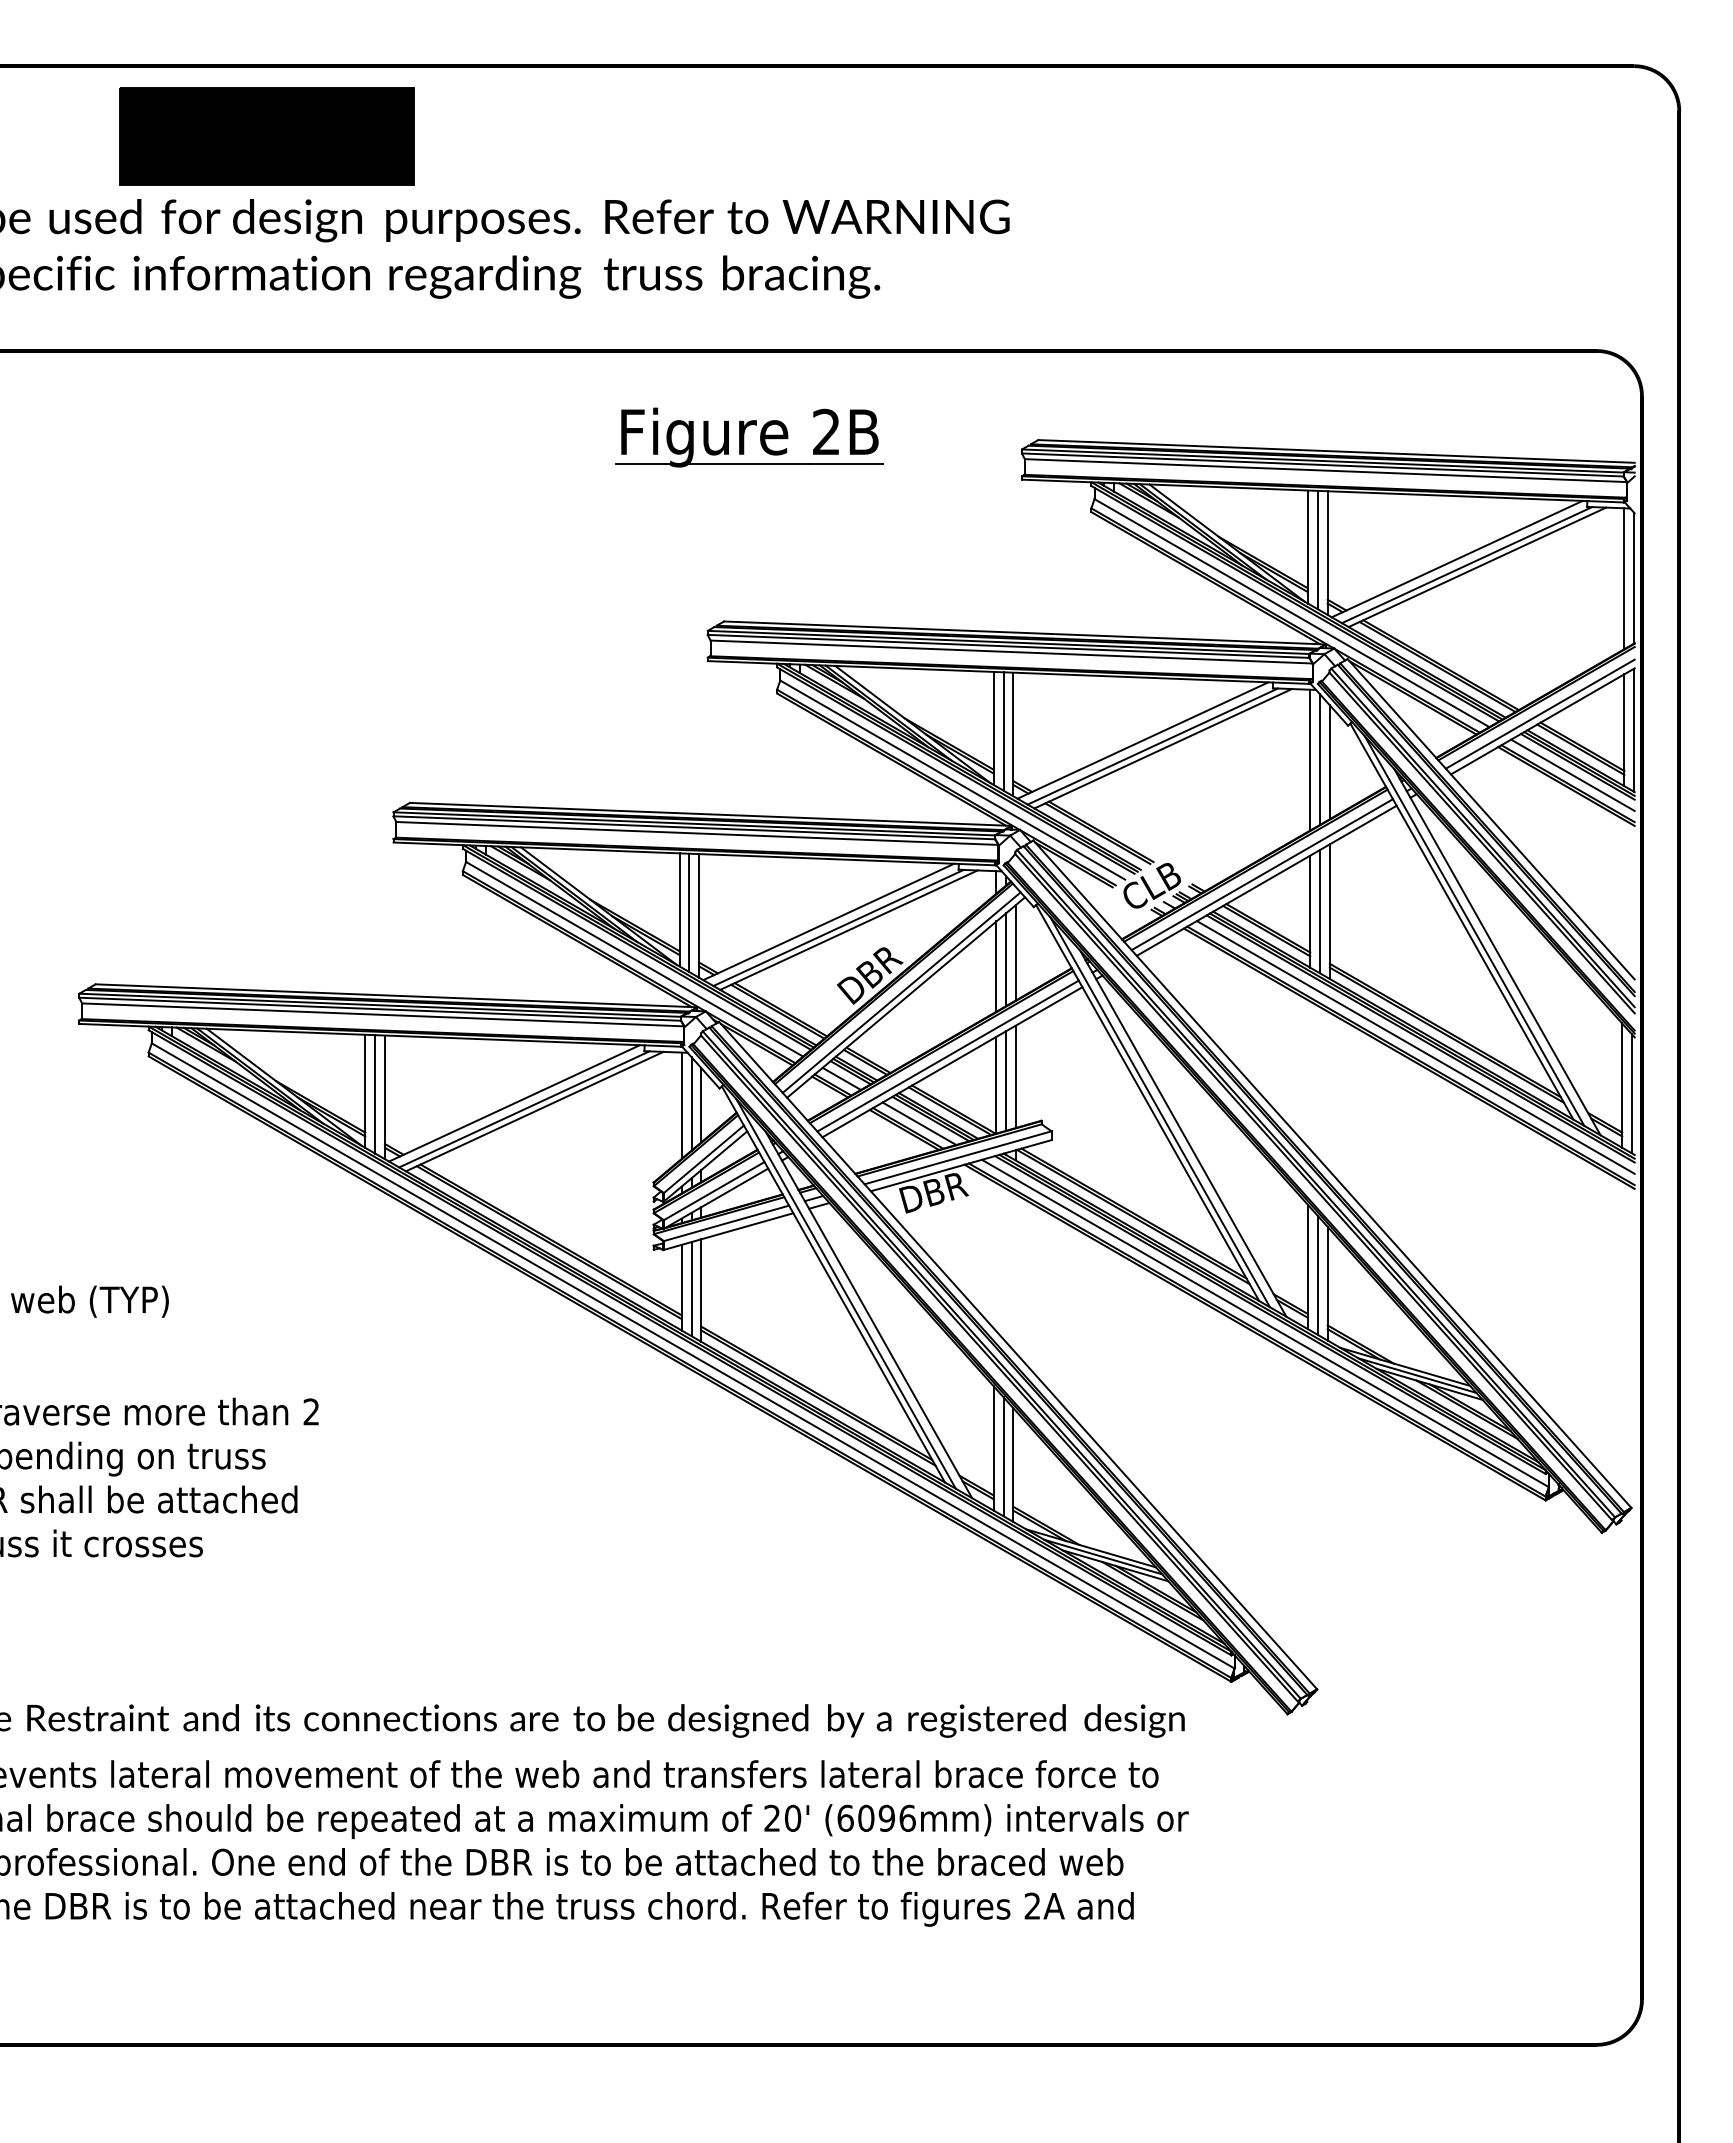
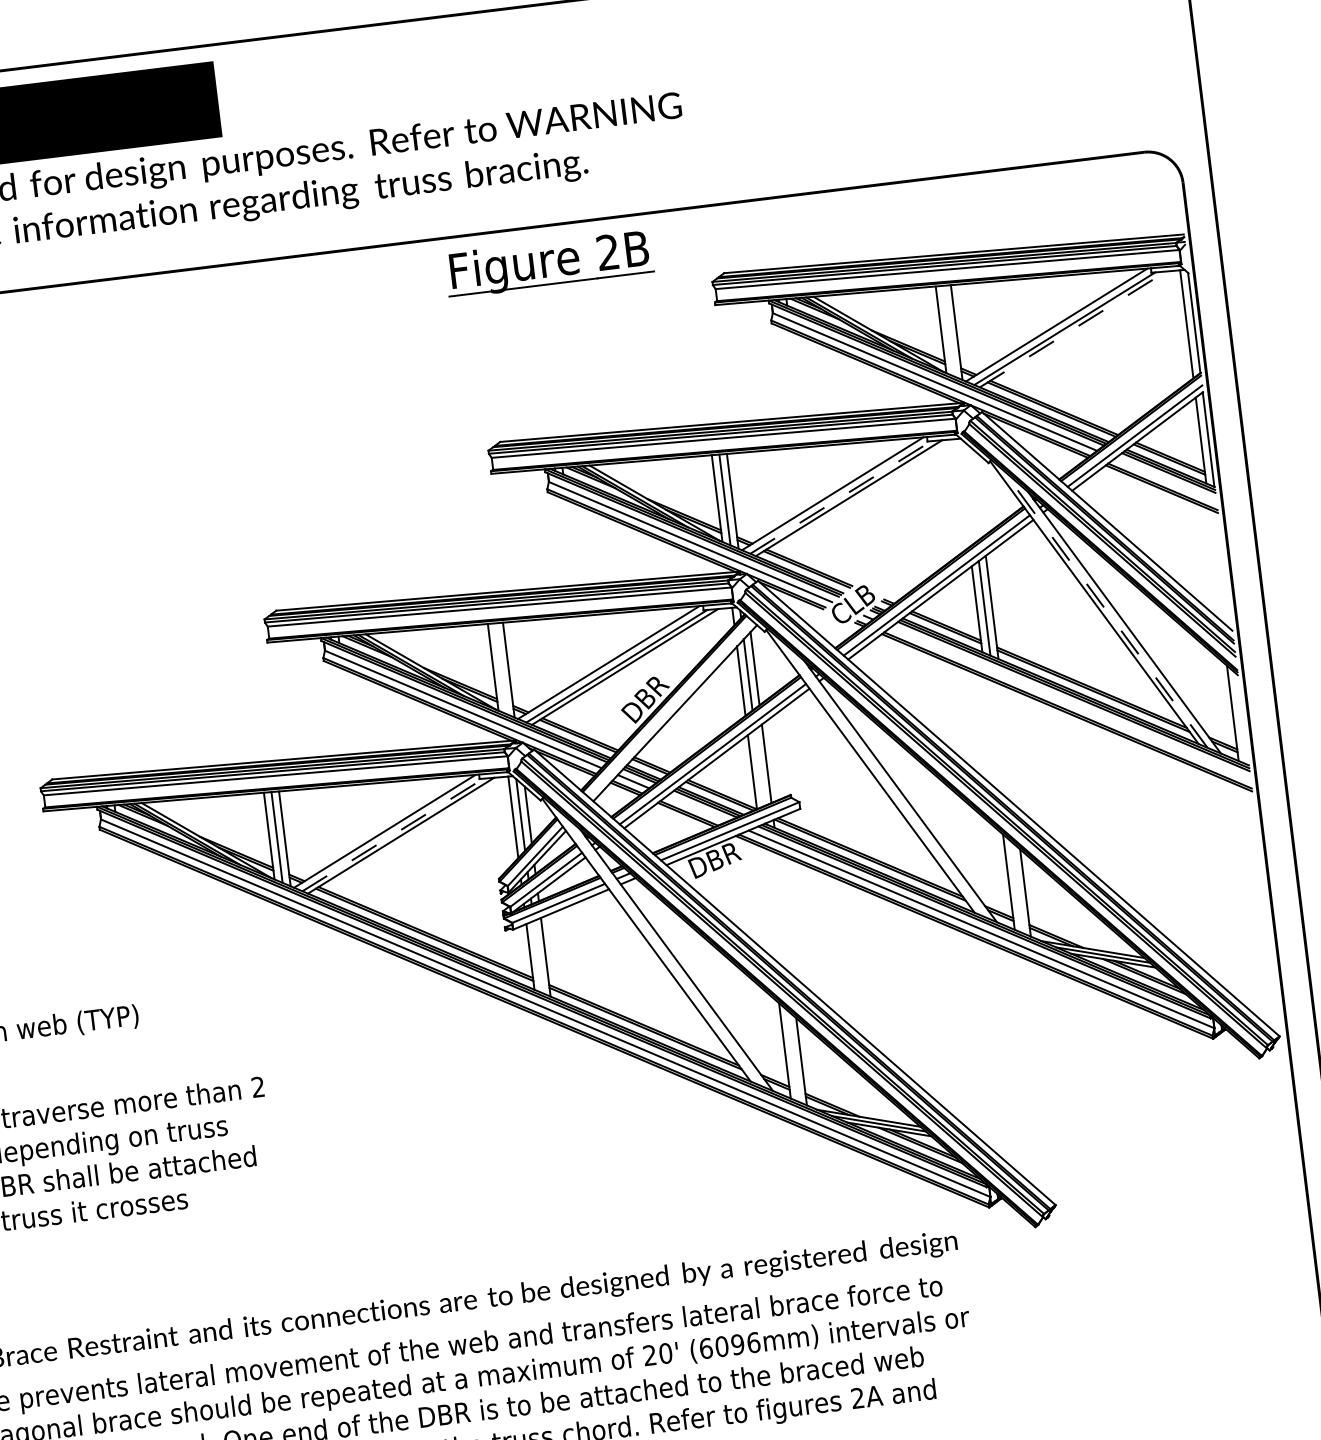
part: (749, 437) -> (549, 263), moved
line: (1317, 549) -> (948, 330), removed
line: (1477, 567) -> (1073, 329), solid -> dashed
line: (1152, 746) -> (840, 497), solid -> dashed
line: (1310, 759) -> (963, 492), removed
line: (1320, 759) -> (970, 491), removed
line: (1329, 762) -> (977, 493), removed
line: (1572, 775) -> (1165, 480), removed
line: (689, 912) -> (501, 668), removed
line: (1474, 930) -> (1104, 608), solid -> dashed
line: (901, 992) -> (671, 709), removed
line: (1415, 1047) -> (1070, 703), removed
line: (1005, 1080) -> (759, 767), removed
line: (1632, 1093) -> (1241, 718), removed
line: (524, 1109) -> (393, 835), solid -> dashed
line: (1160, 1112) -> (881, 777), removed
line: (919, 1123) -> (697, 808), removed
line: (1317, 1274) -> (1016, 886), removed
line: (691, 1289) -> (538, 957), removed
line: (845, 1293) -> (656, 945), removed
line: (1003, 1456) -> (793, 1056), removed

